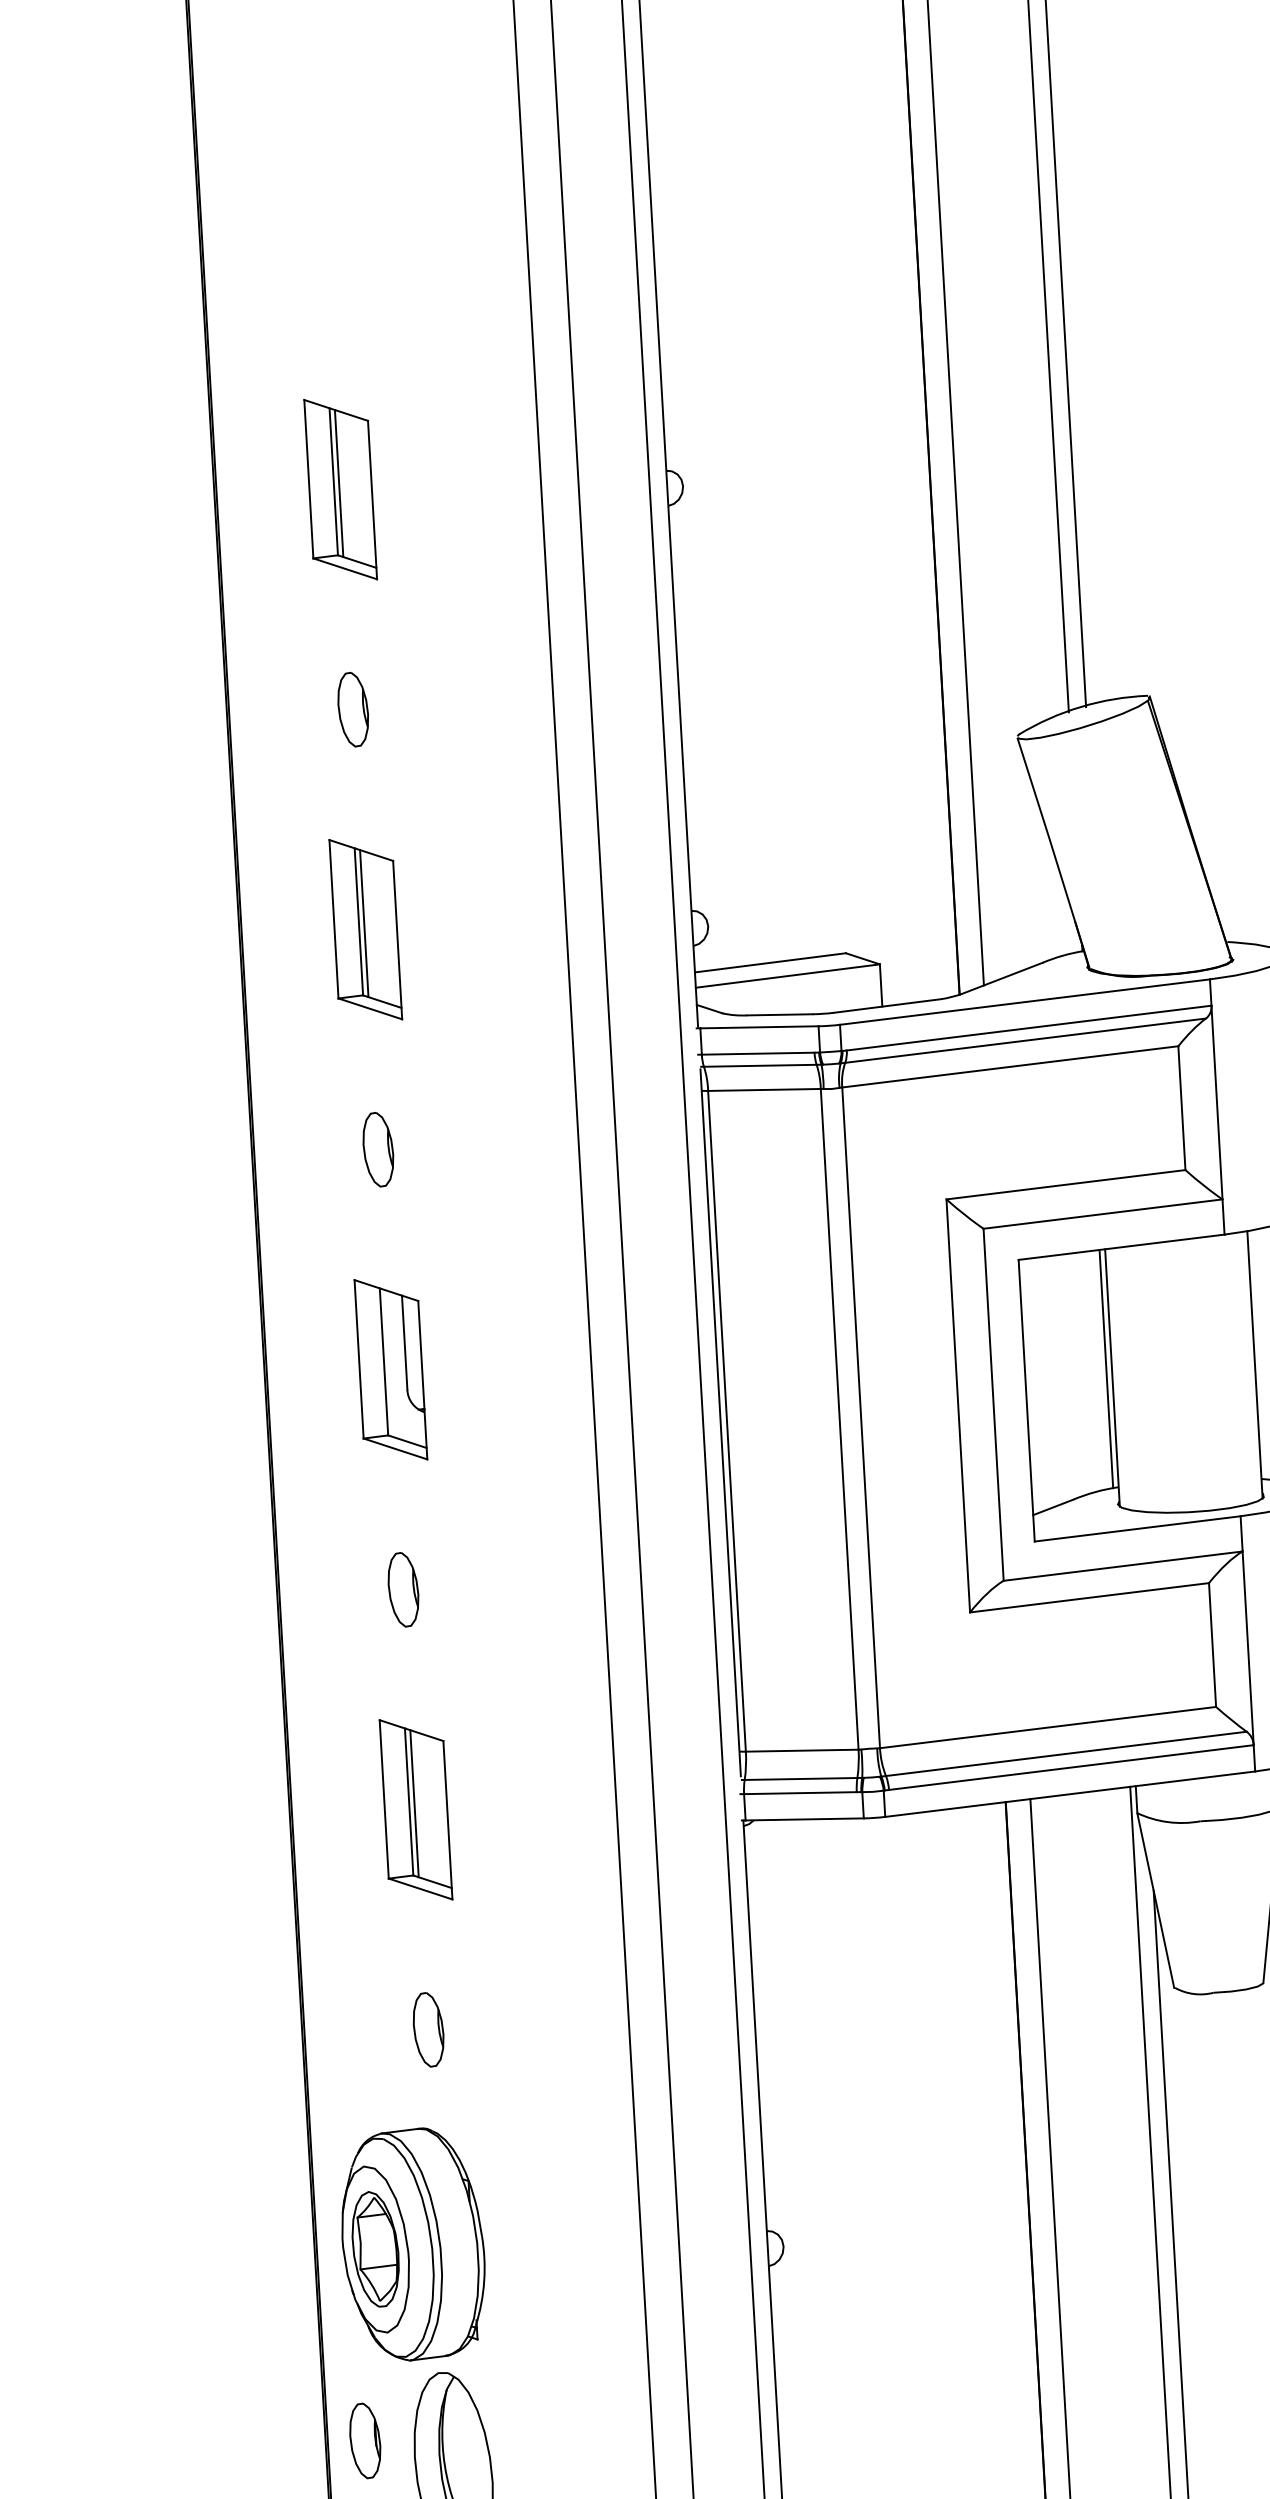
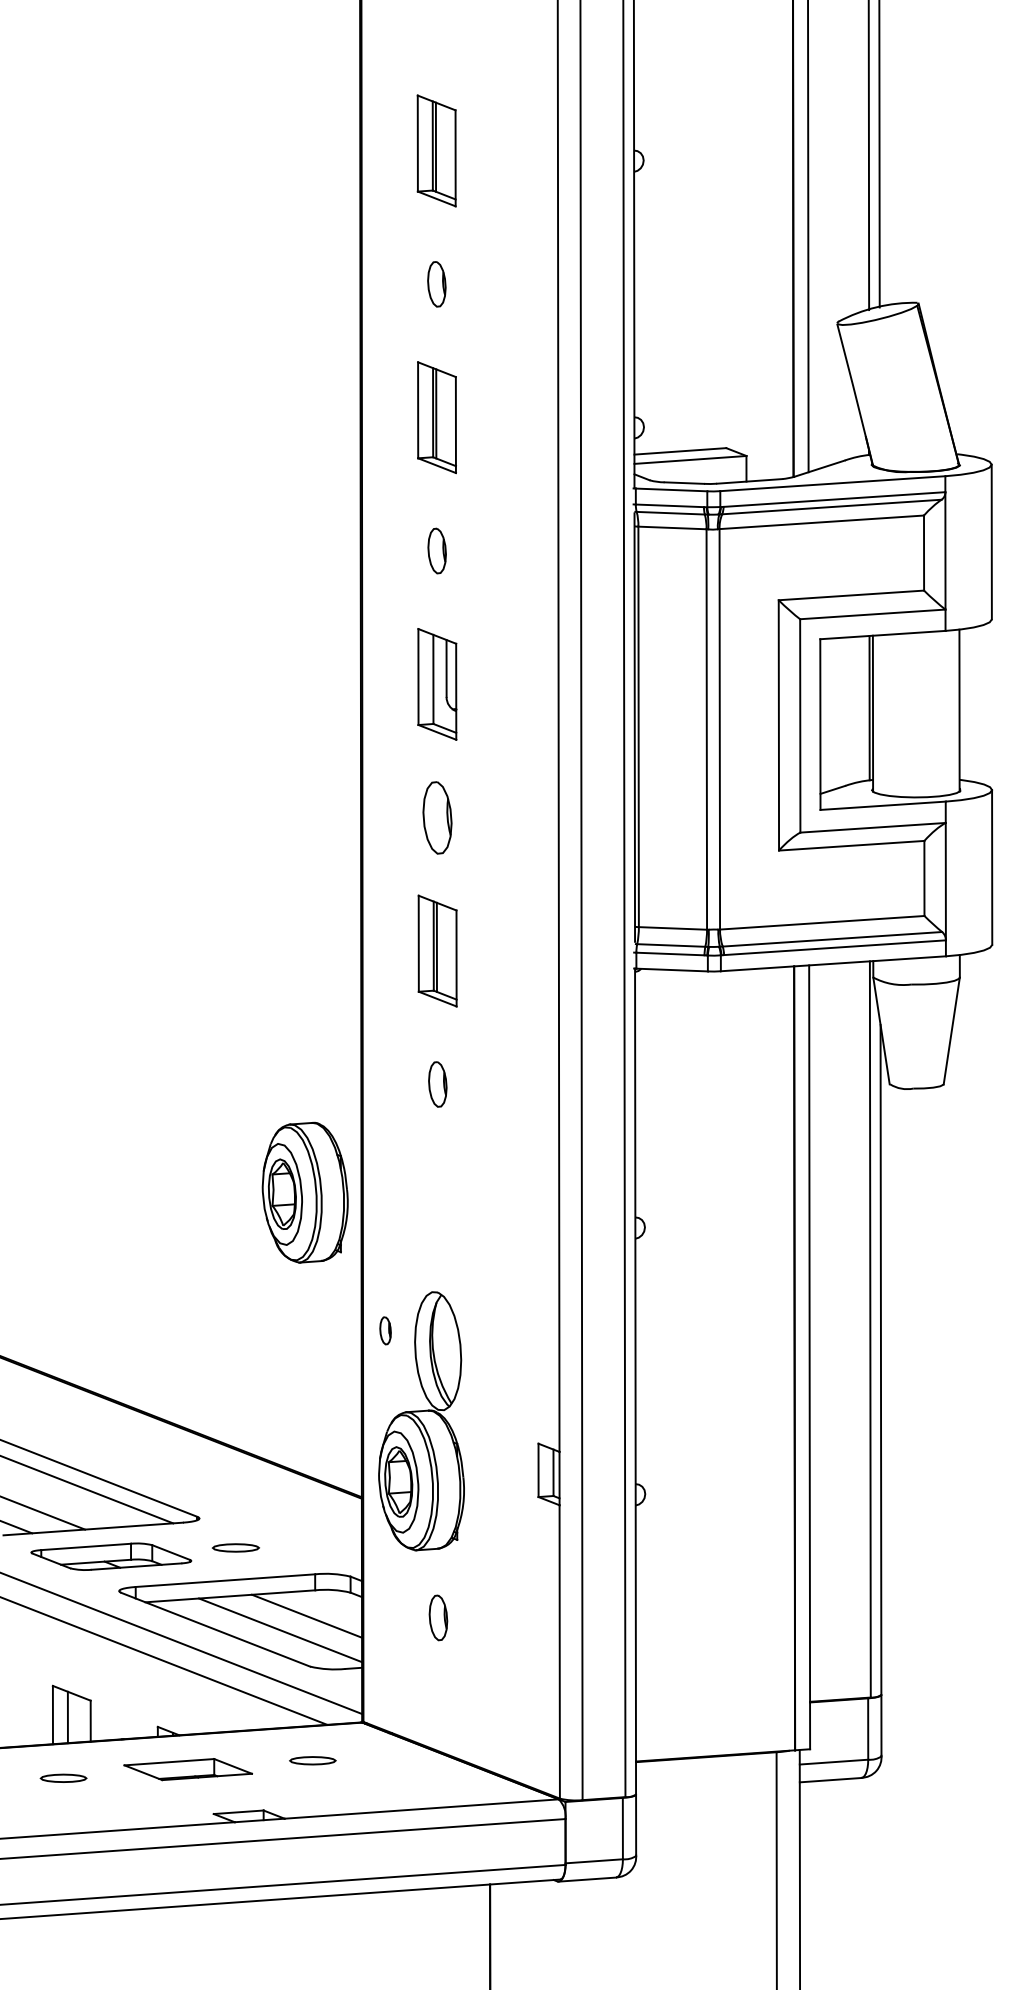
part: (403, 1589) -> (437, 817), size x1.6
part: (411, 2244) -> (304, 1192), moved
part: (364, 2440) -> (385, 1330), size x0.6

